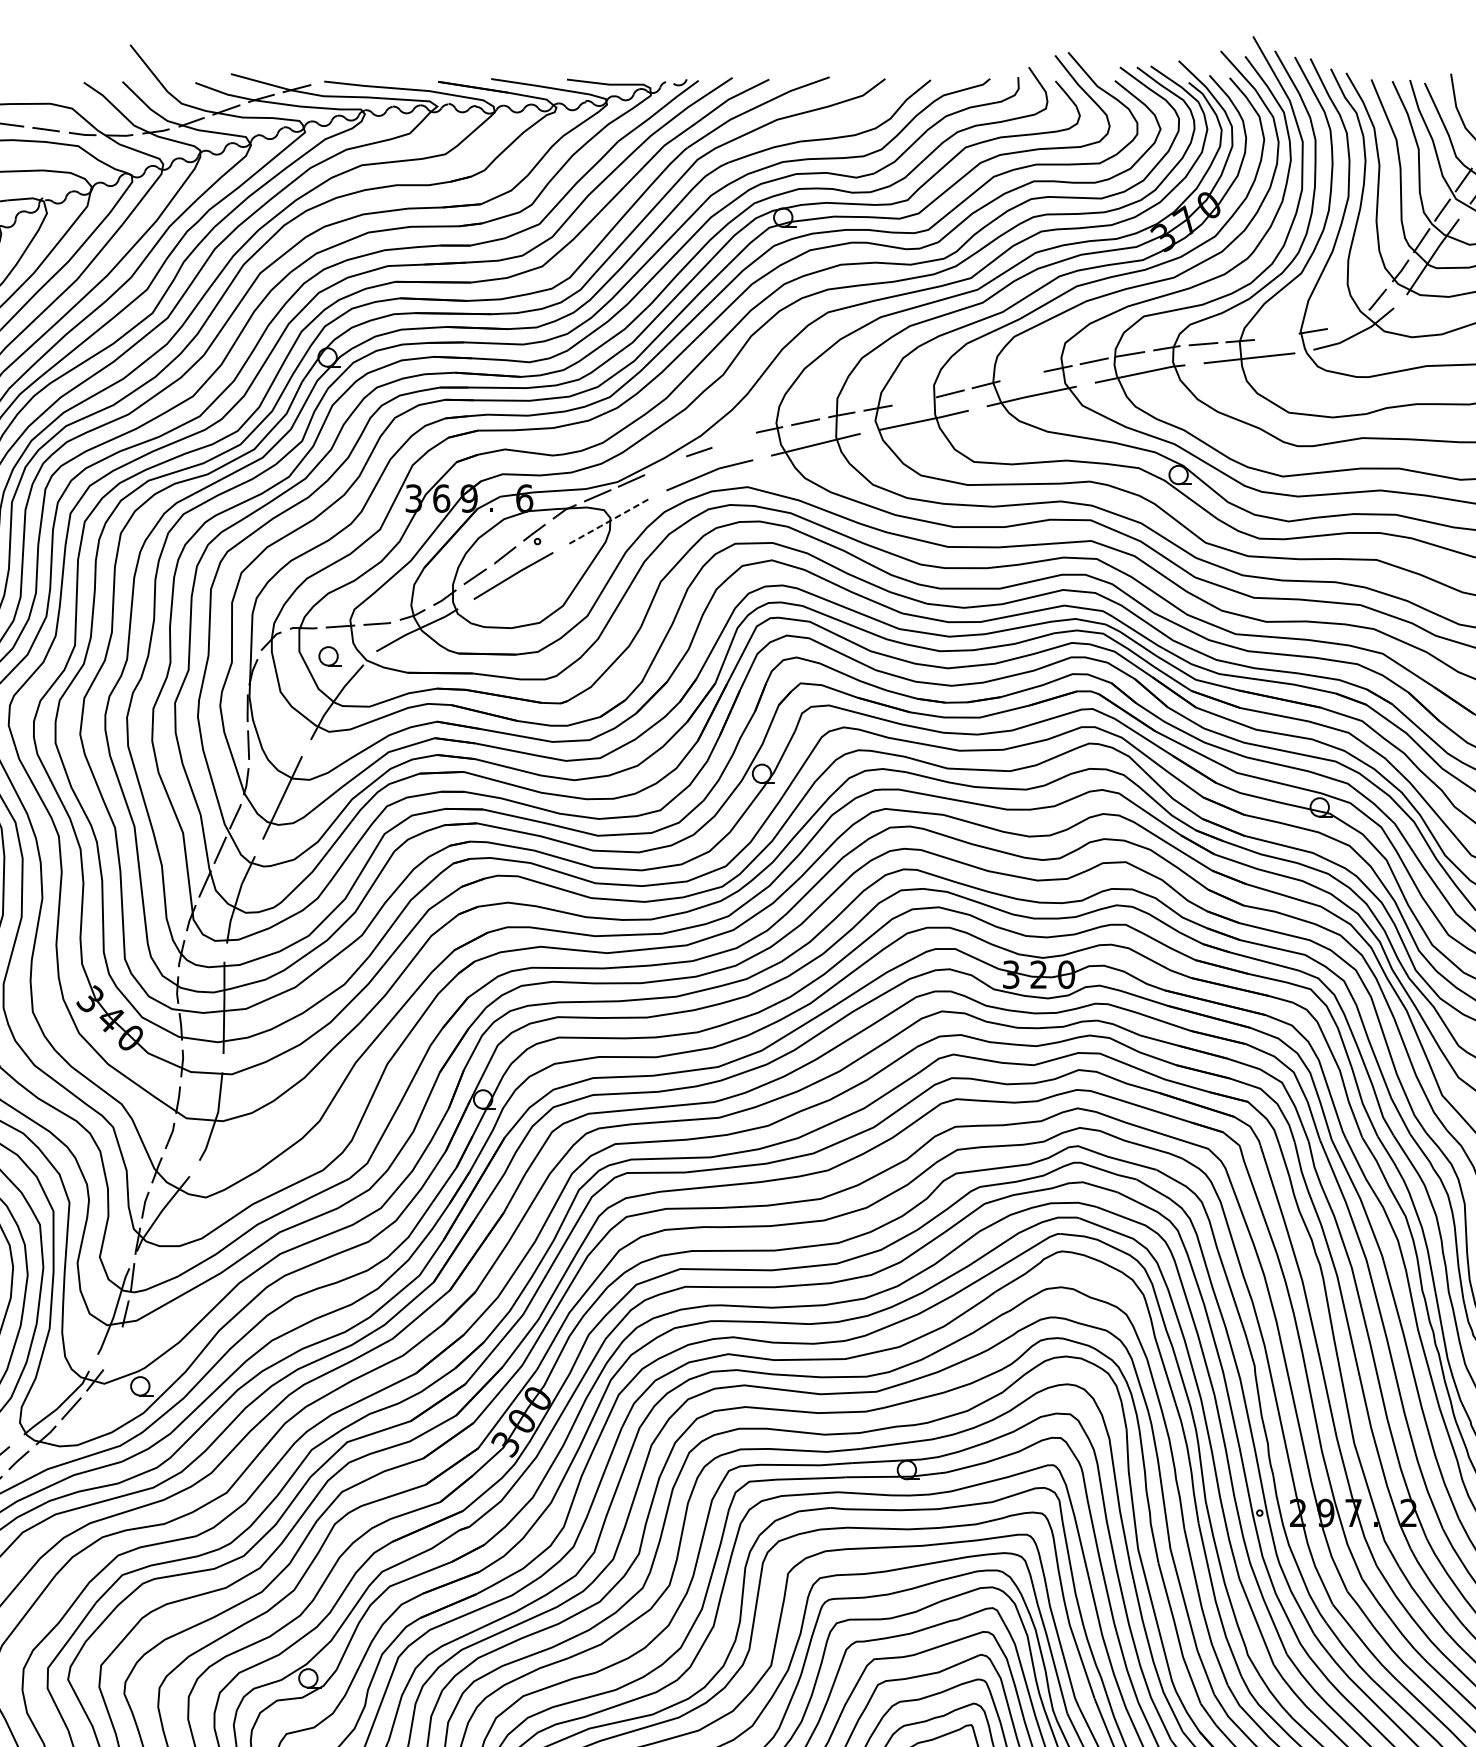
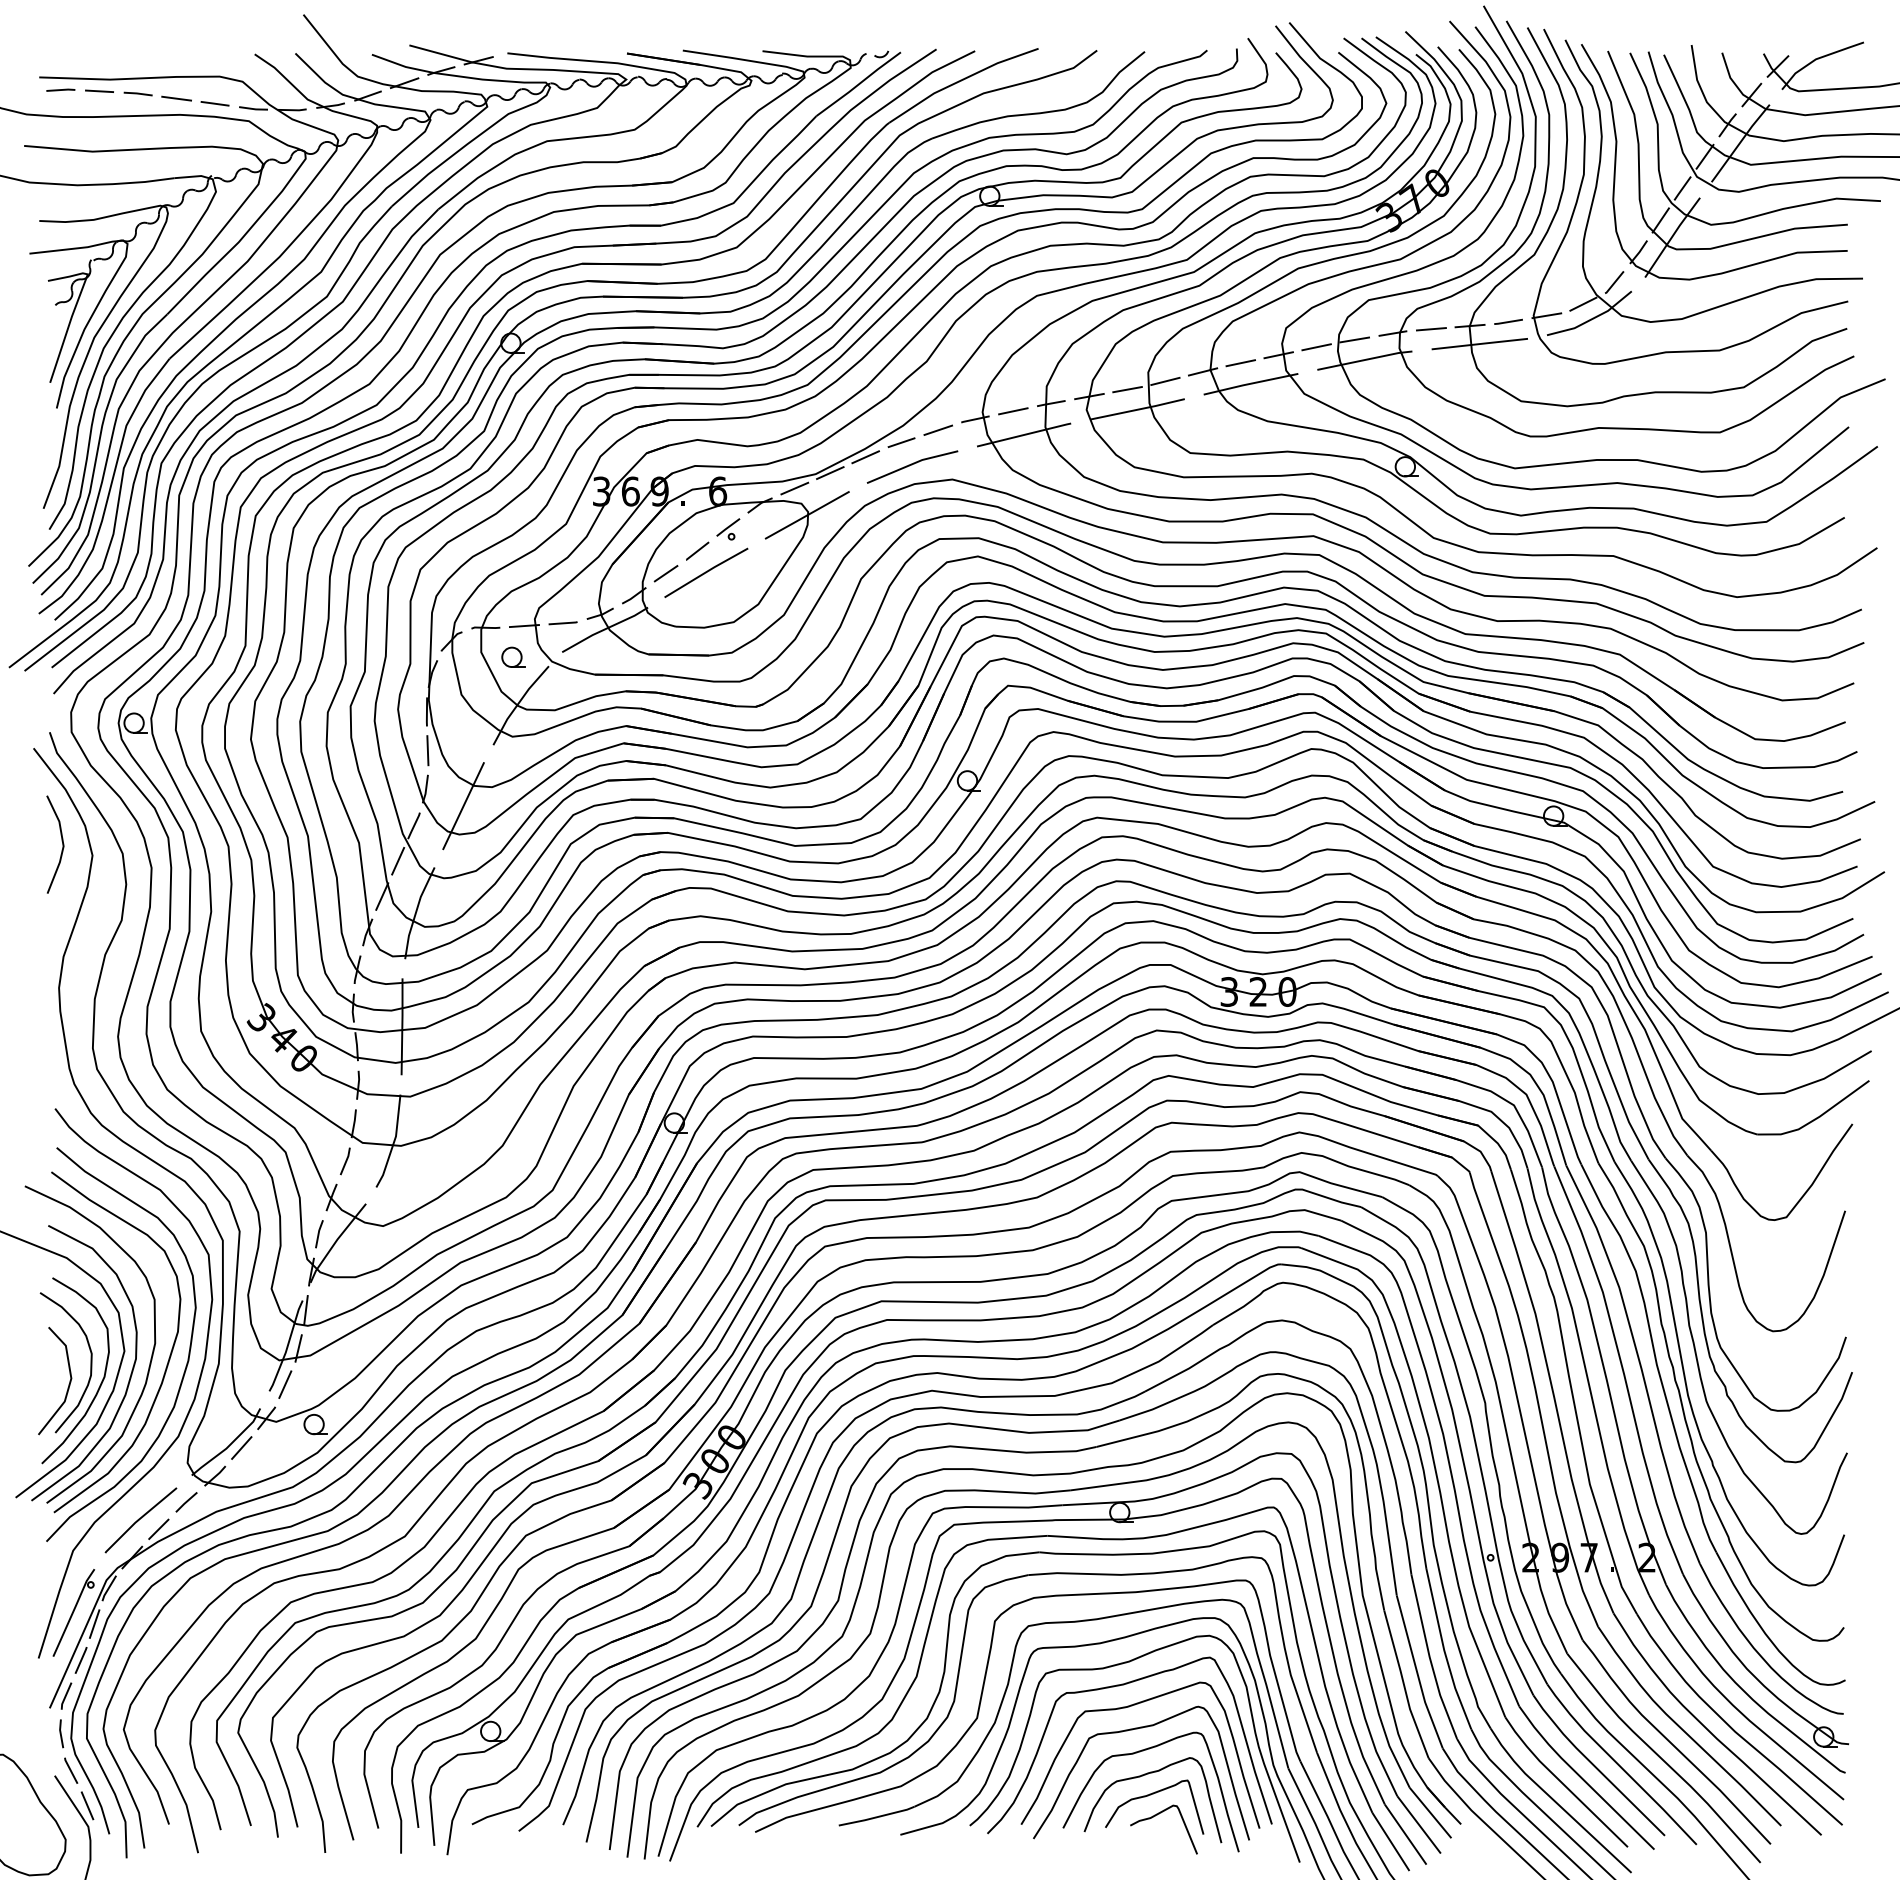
line: (1348, 319) -> (1583, 303), added
line: (1276, 336) -> (1508, 321), added
line: (1021, 376) -> (1240, 363), added
line: (914, 401) -> (1127, 389), added
line: (734, 439) -> (938, 429), added
line: (664, 466) -> (865, 457), added
line: (609, 521) -> (807, 515), dashed -> solid
line: (113, 1348) -> (285, 1384), added

